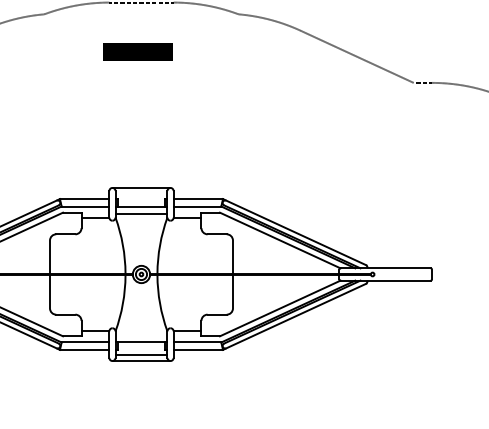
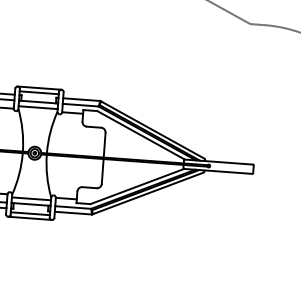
line: (141, 194) -> (39, 93), added
line: (141, 335) -> (31, 199), added

